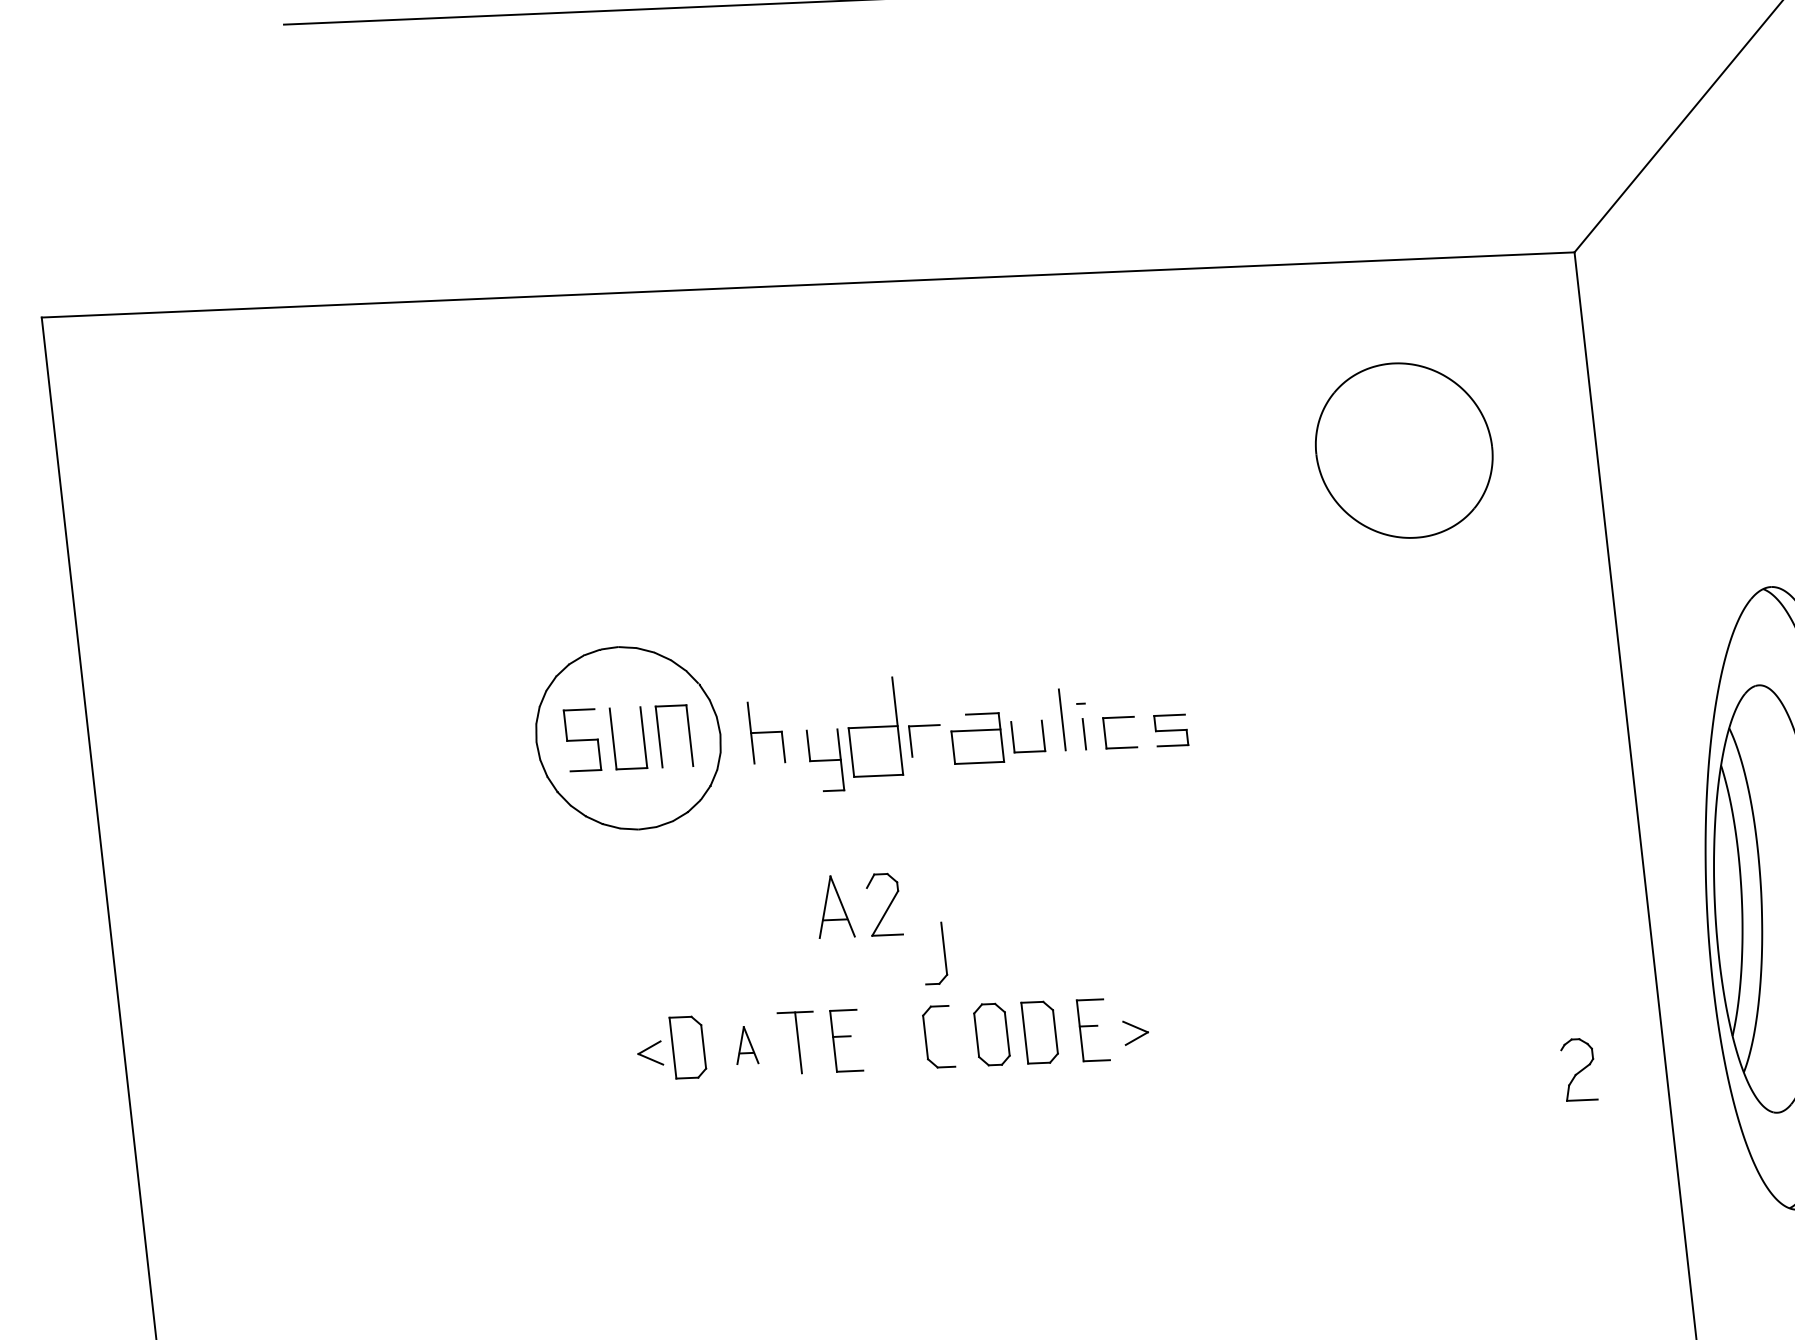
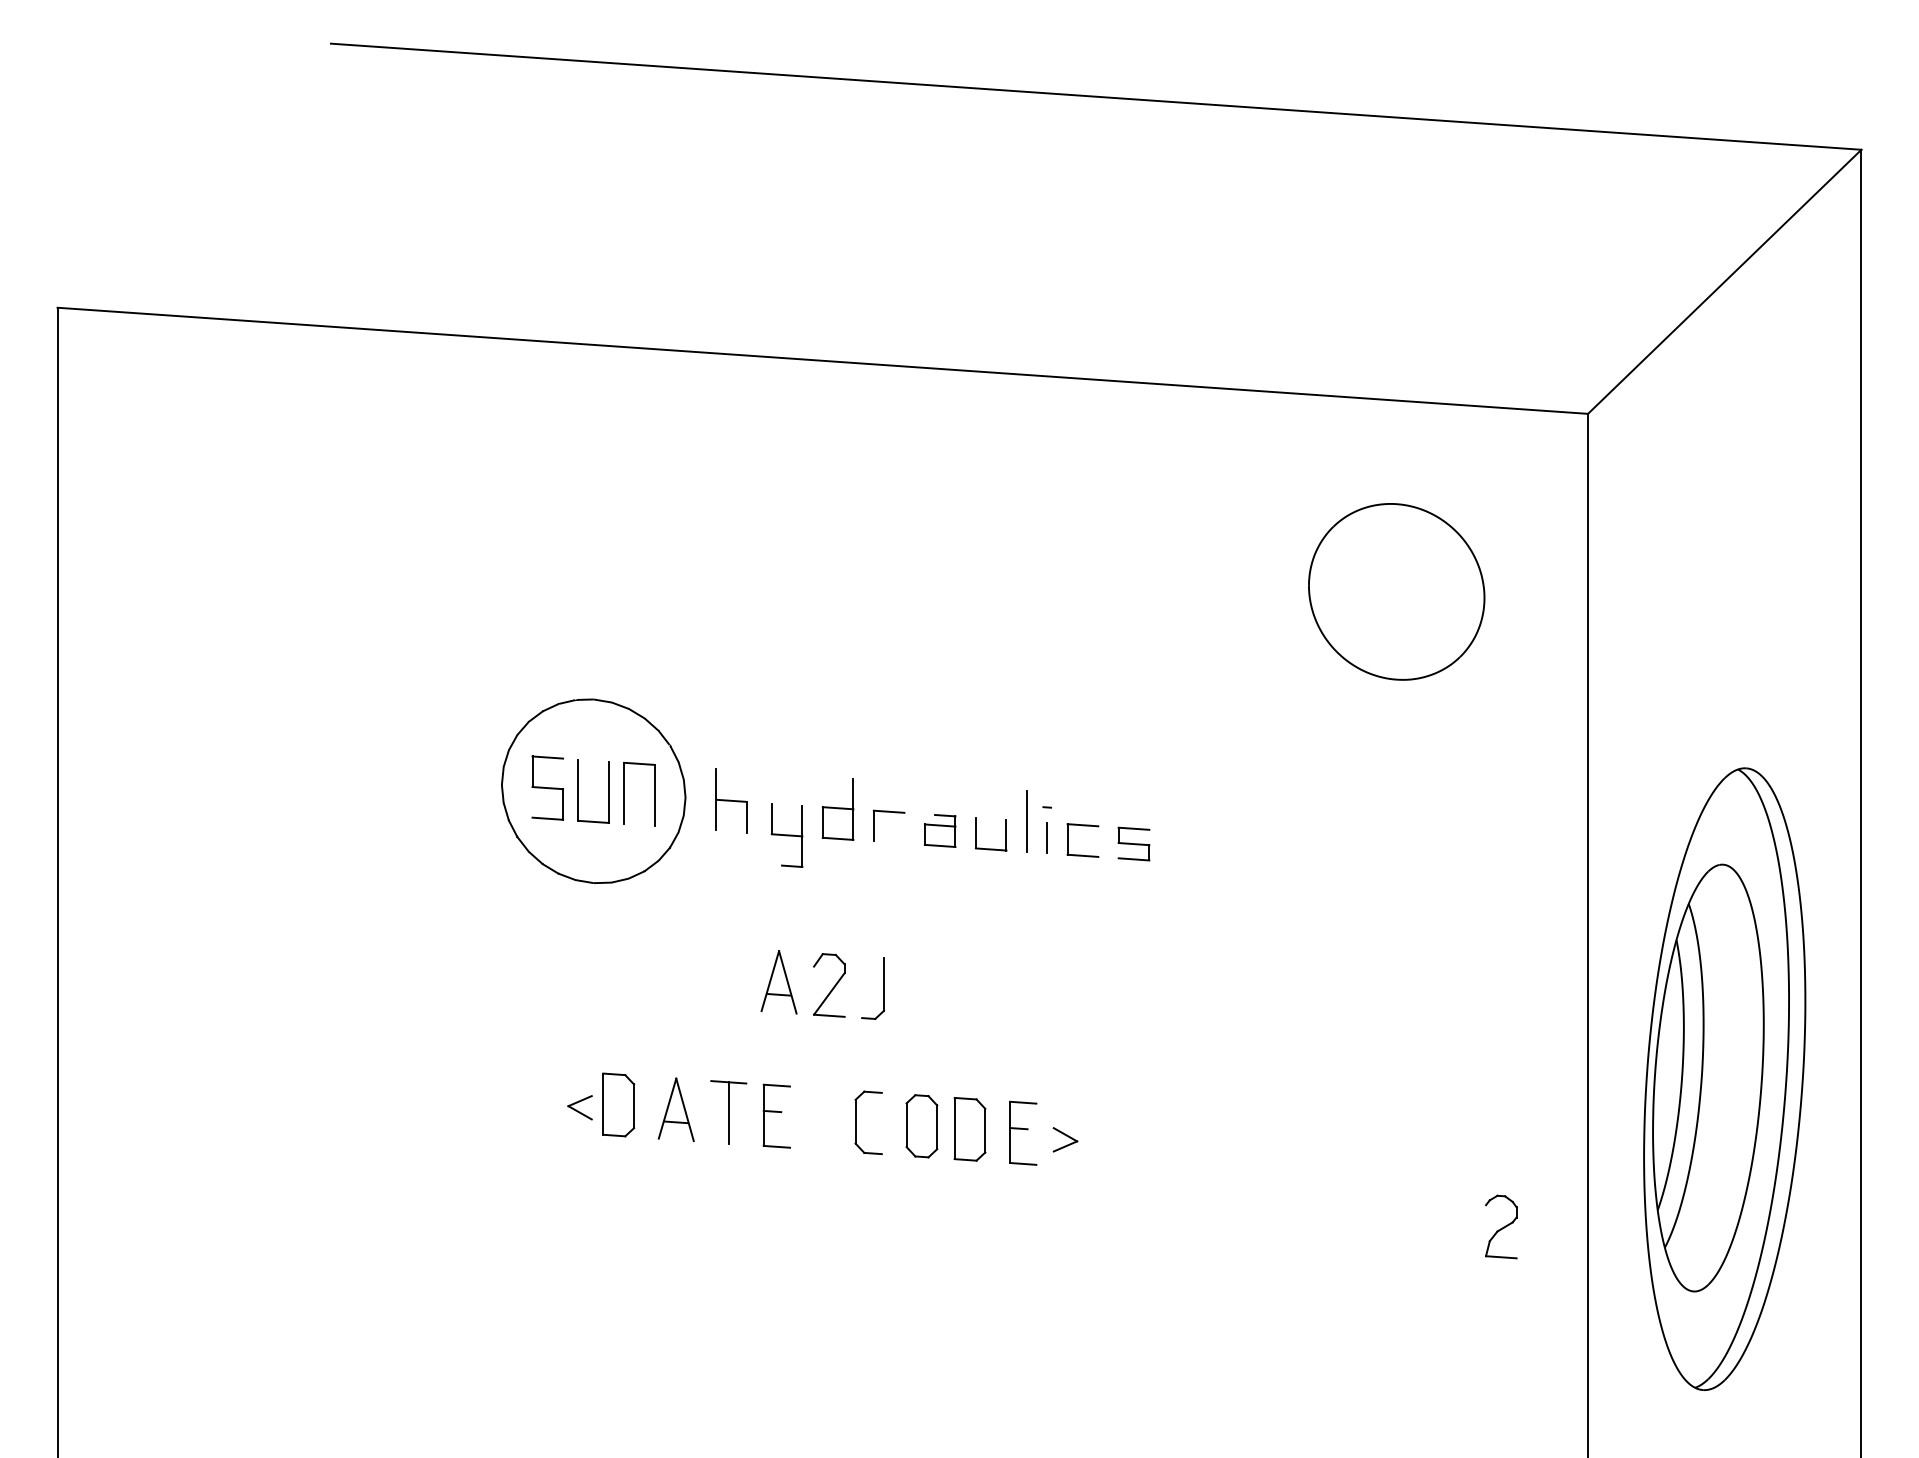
part: (872, 729) -> (837, 809), size x0.62
part: (977, 738) -> (940, 830), size x0.62
part: (944, 952) -> (883, 988), moved
part: (745, 1045) -> (675, 1109), size x1.67

